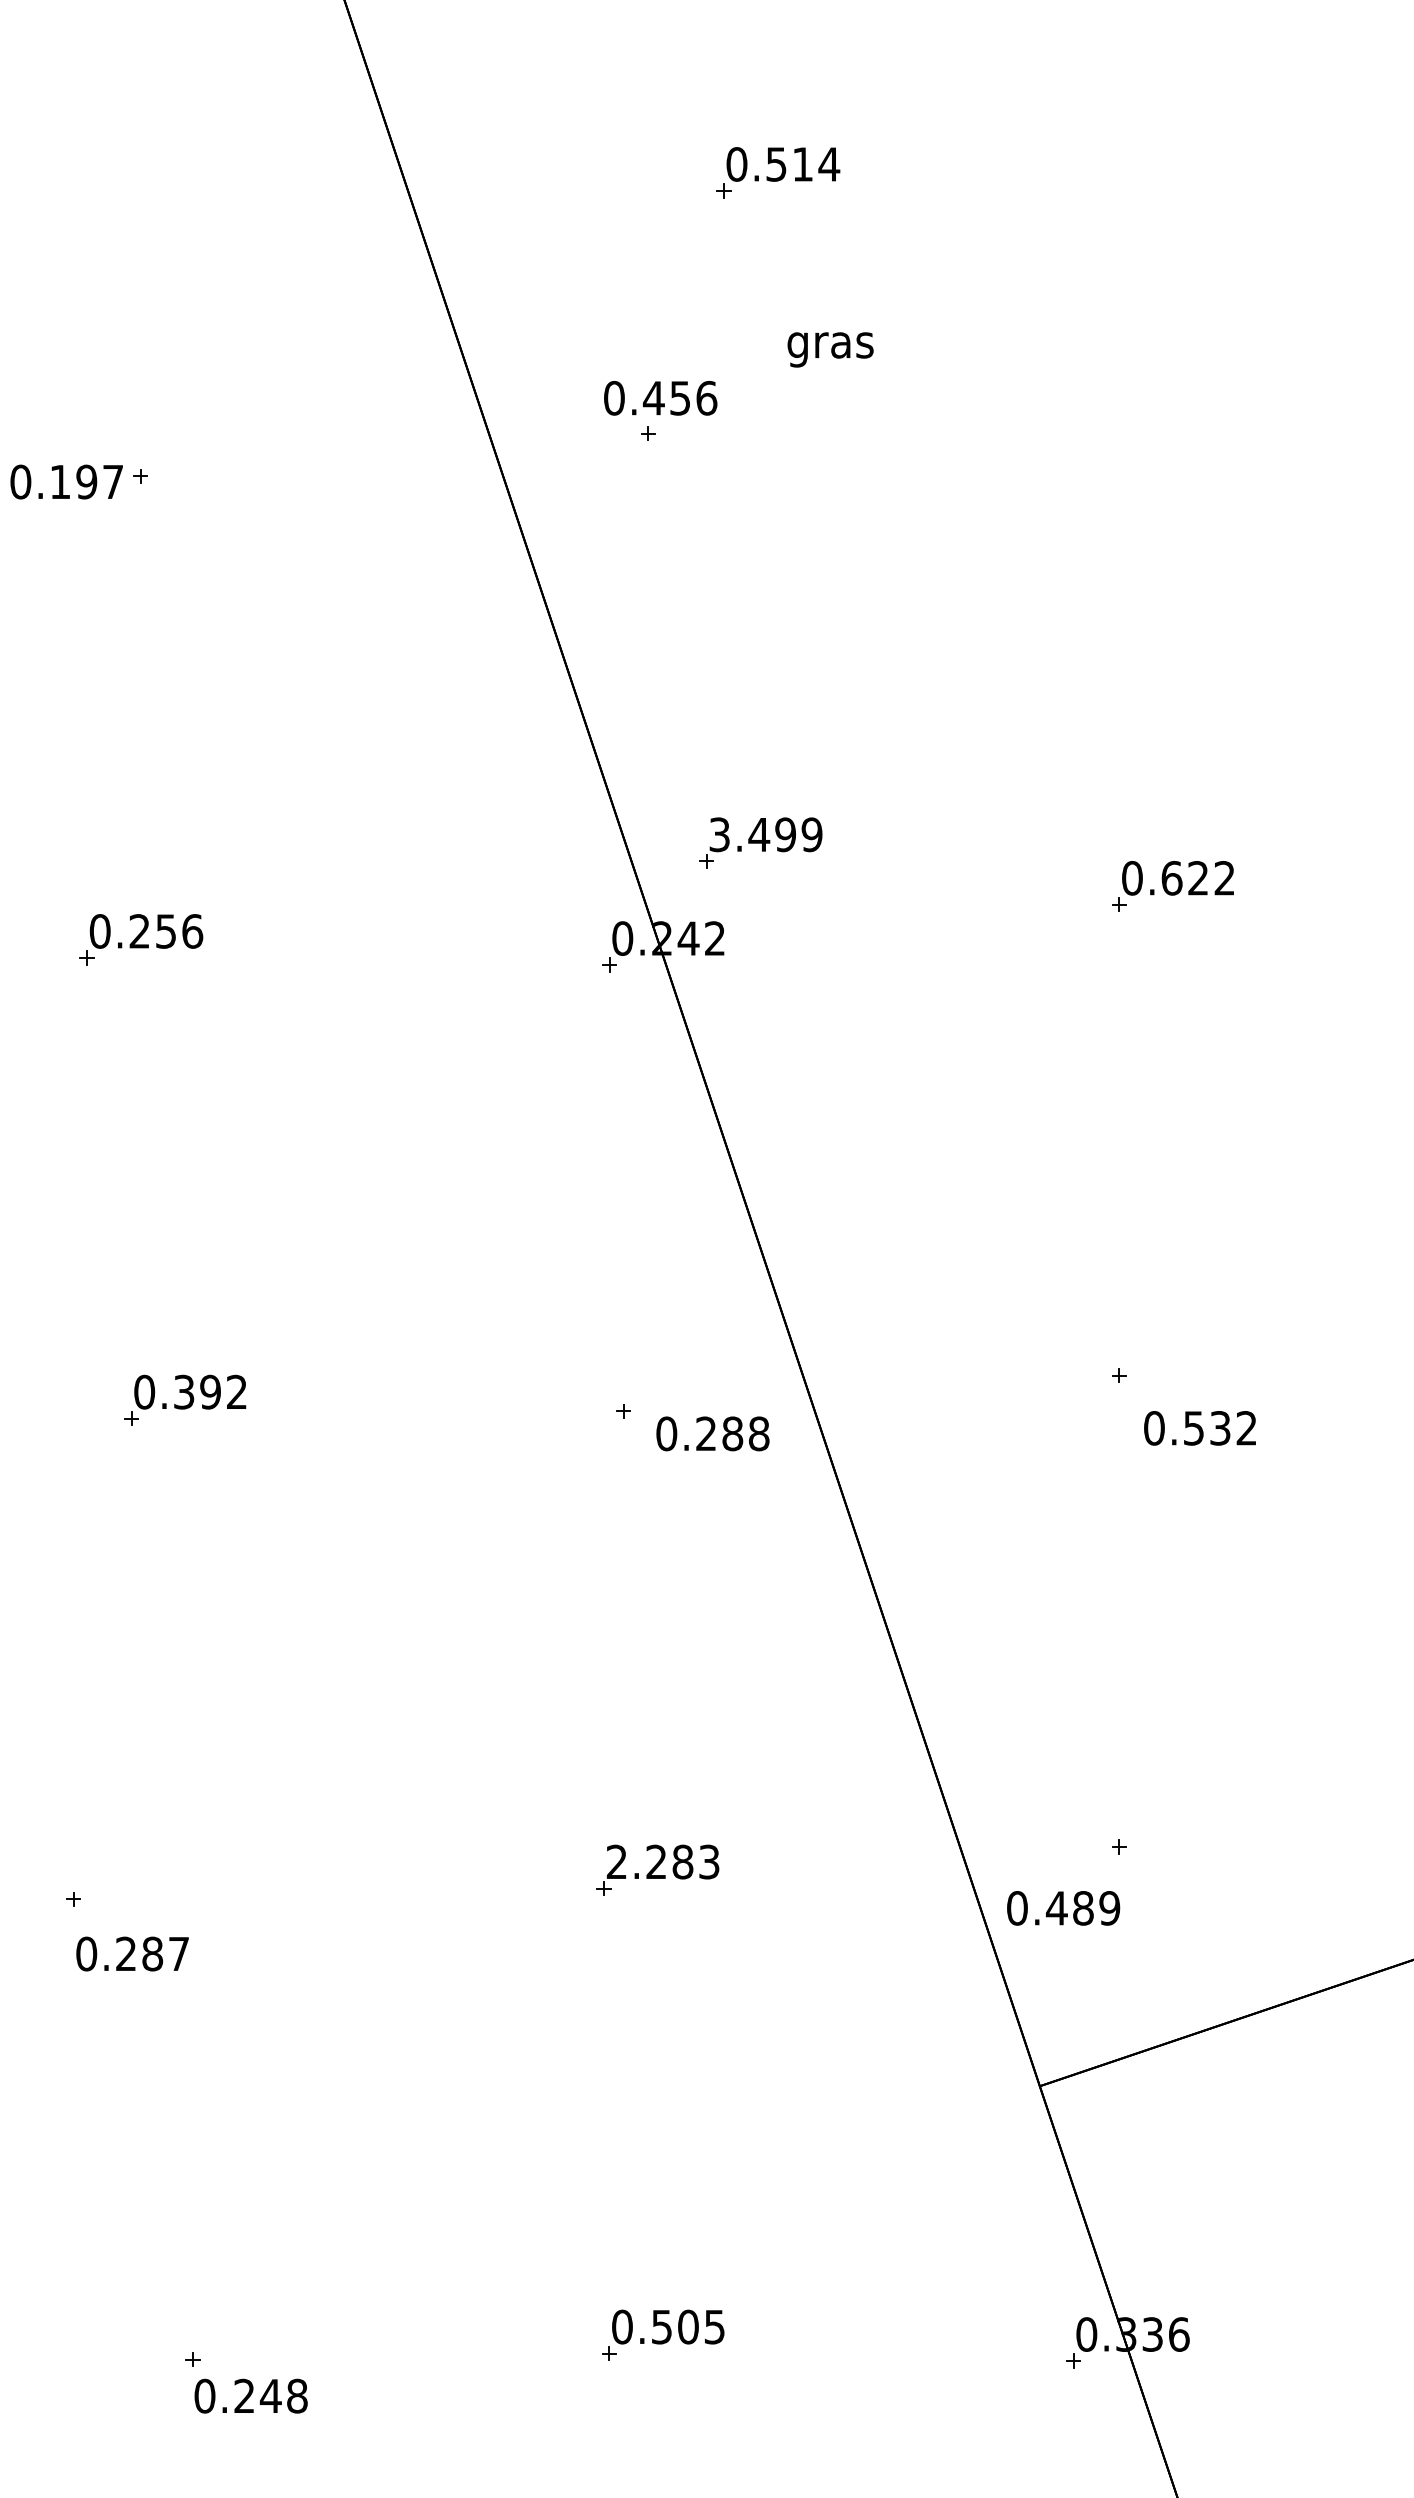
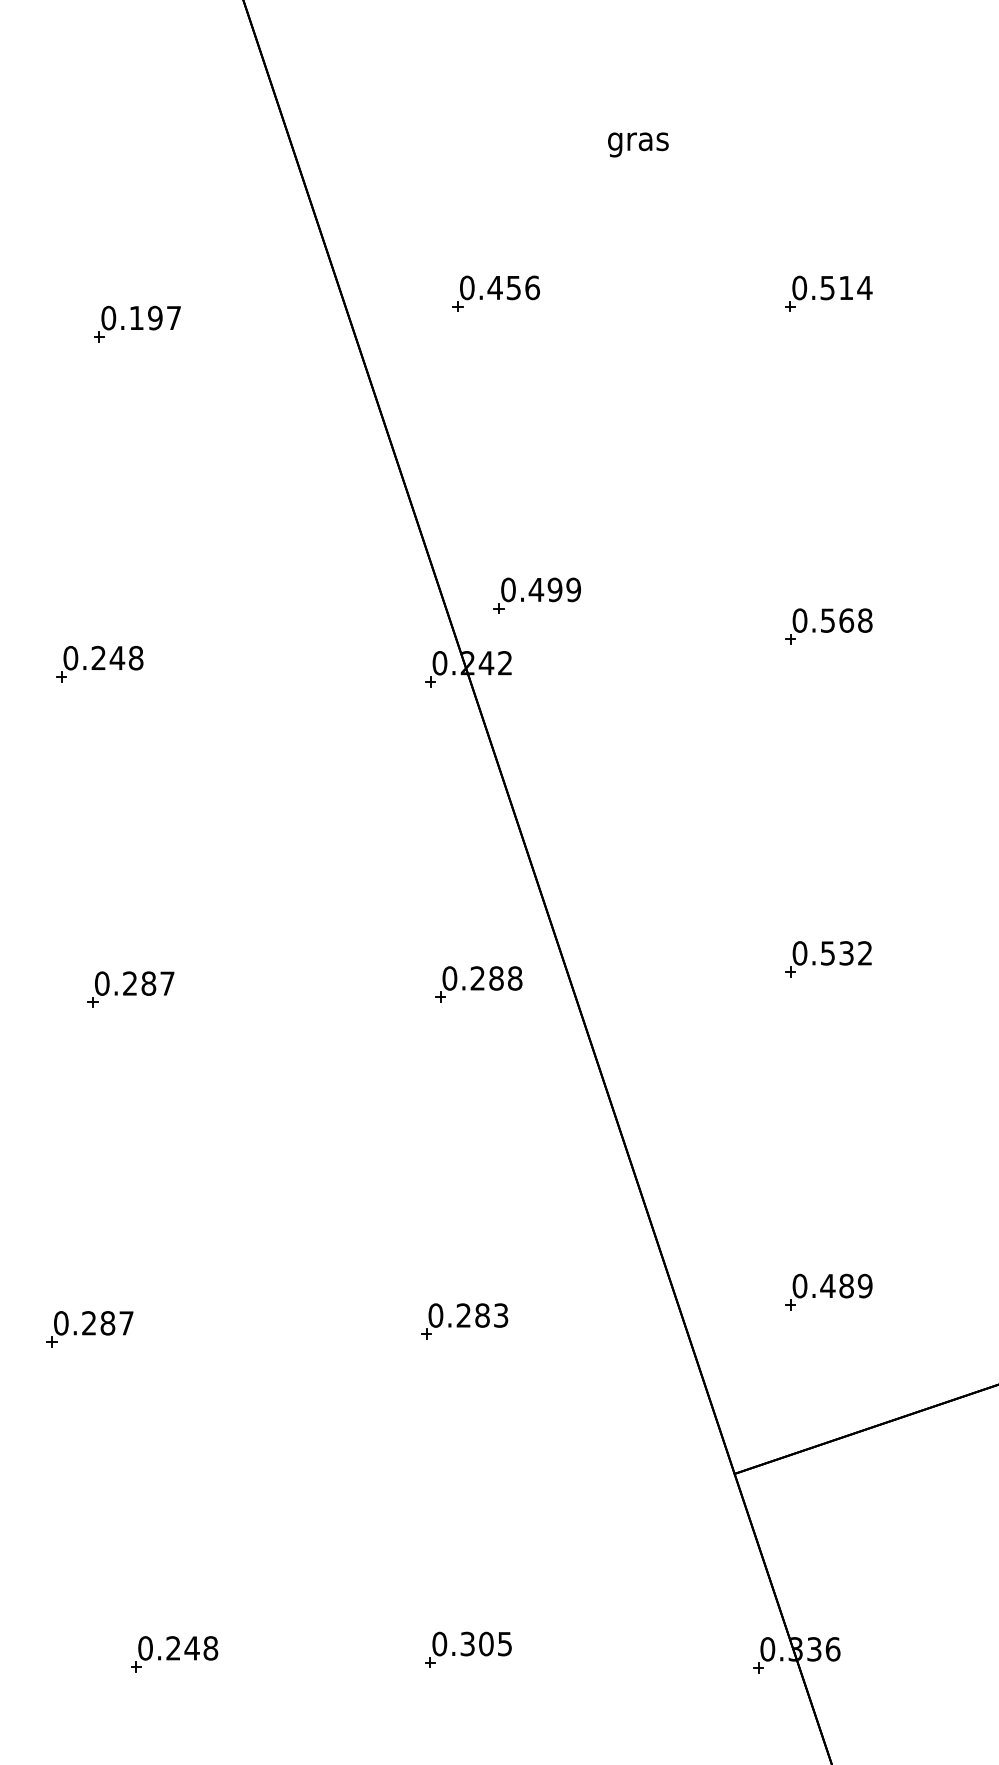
part: (778, 172) -> (829, 293), moved
text: (830, 349) -> (638, 144), moved
text: (660, 398) -> (499, 288), moved
text: (66, 481) -> (141, 317), moved
text: (719, 834) -> (508, 589), 3.499 -> 0.499
text: (1198, 878) -> (846, 620), 0.622 -> 0.568
text: (179, 931) -> (126, 658), 0.256 -> 0.248
text: (210, 1391) -> (148, 983), 0.392 -> 0.287
text: (1199, 1428) -> (831, 953), moved
text: (712, 1433) -> (482, 978), moved
text: (616, 1861) -> (435, 1315), 2.283 -> 0.283
text: (1063, 1908) -> (832, 1286), moved
text: (132, 1953) -> (93, 1322), moved
text: (661, 2326) -> (467, 1643), 0.505 -> 0.305
text: (250, 2395) -> (177, 1647), moved

